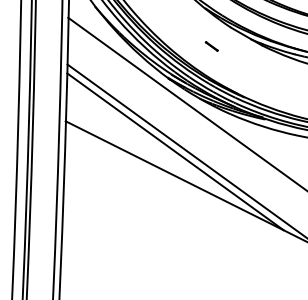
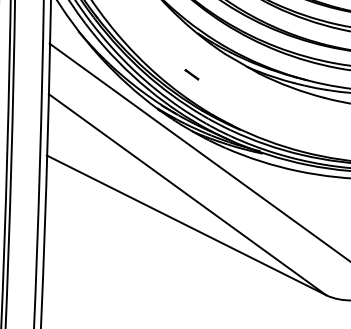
line: (211, 46) -> (191, 74), moved
line: (175, 151) -> (165, 188), removed

